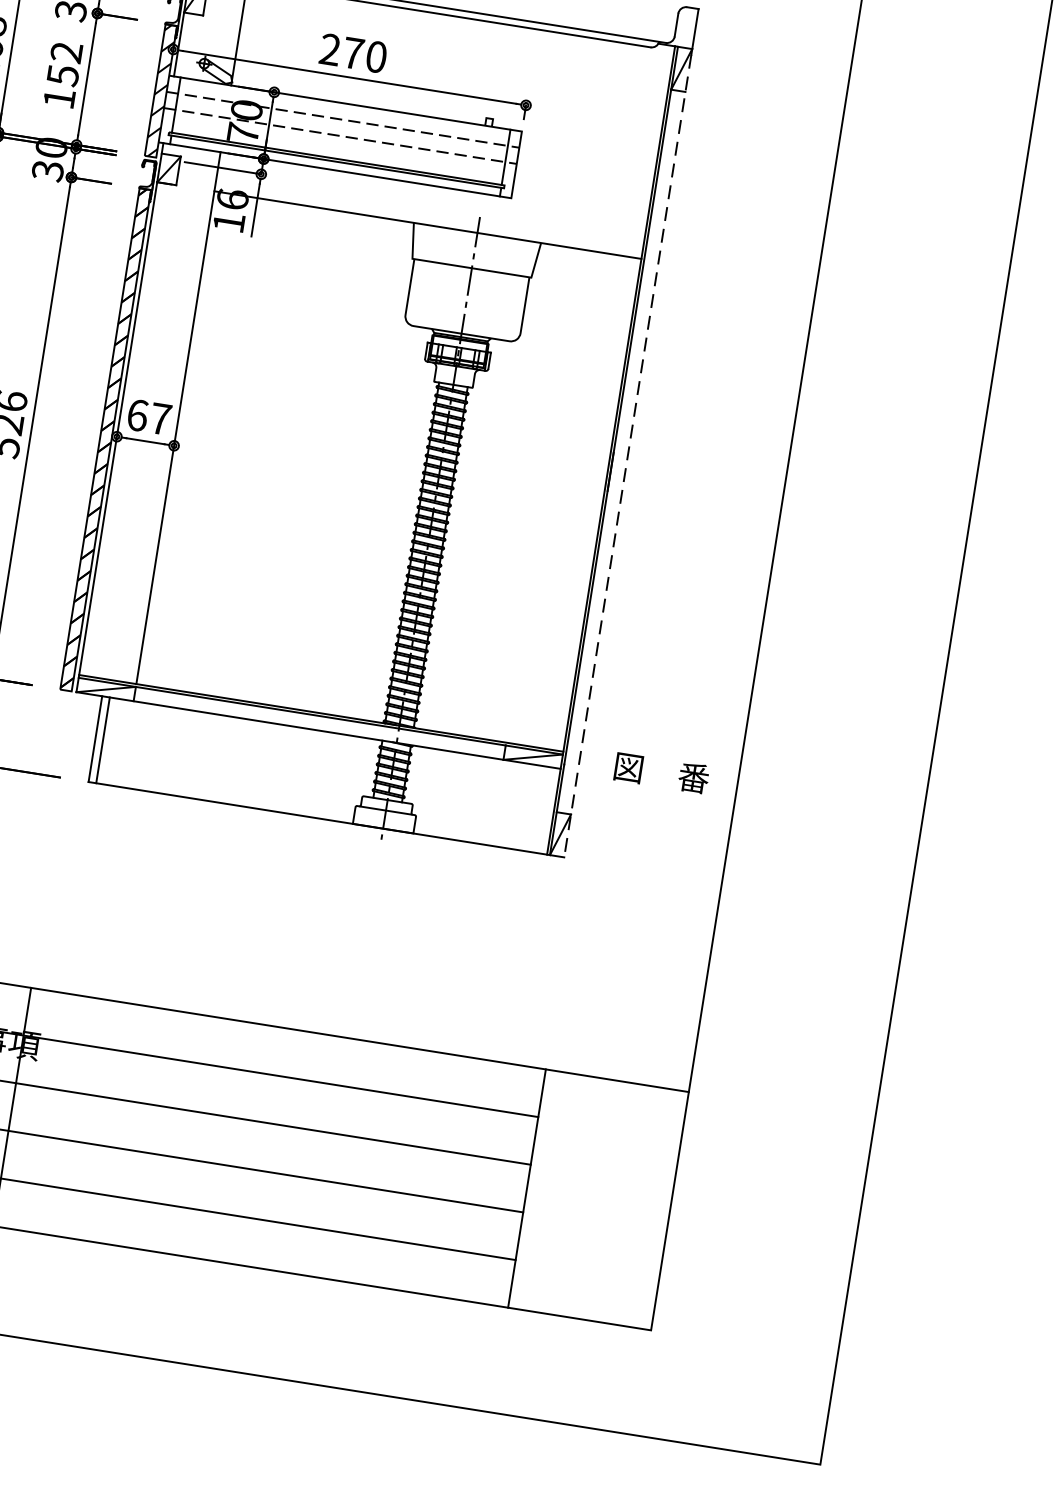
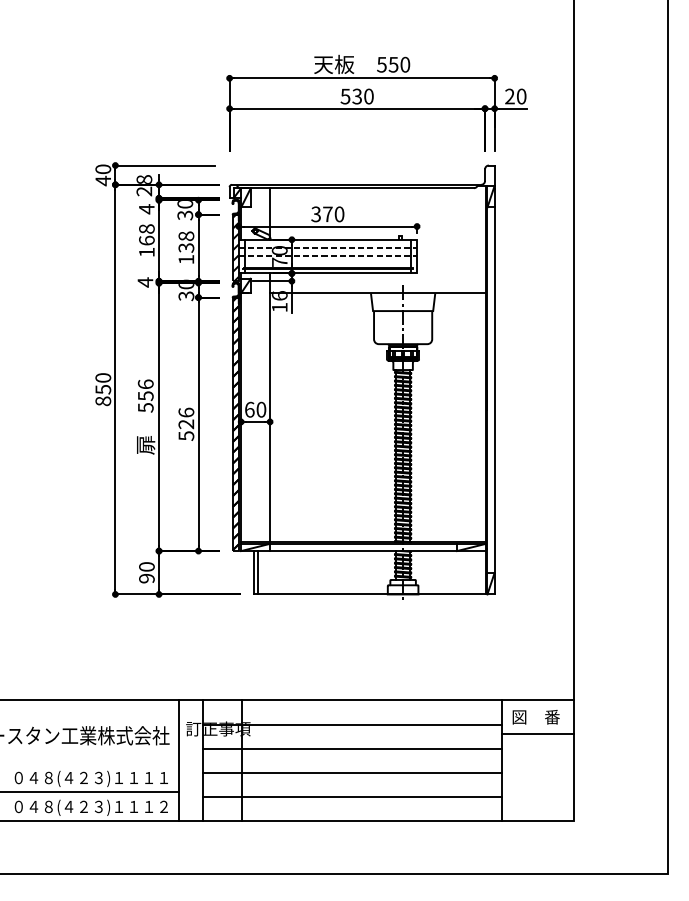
text: (328, 49) -> (315, 214), 270 -> 370
text: (65, 62) -> (186, 241), 152 -> 138
text: (160, 418) -> (261, 409), 67 -> 60
line: (627, 455) -> (494, 391), dashed -> solid
text: (660, 773) -> (535, 717), moved
line: (607, 1148) -> (538, 734), added

